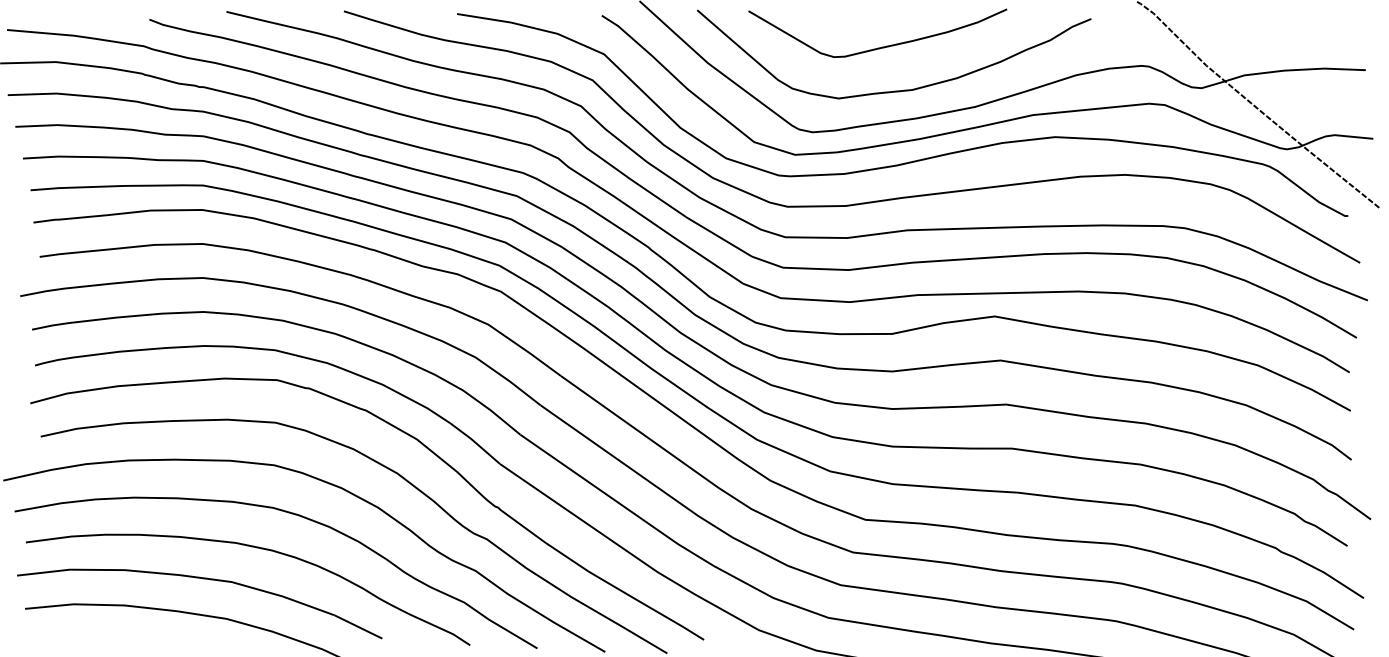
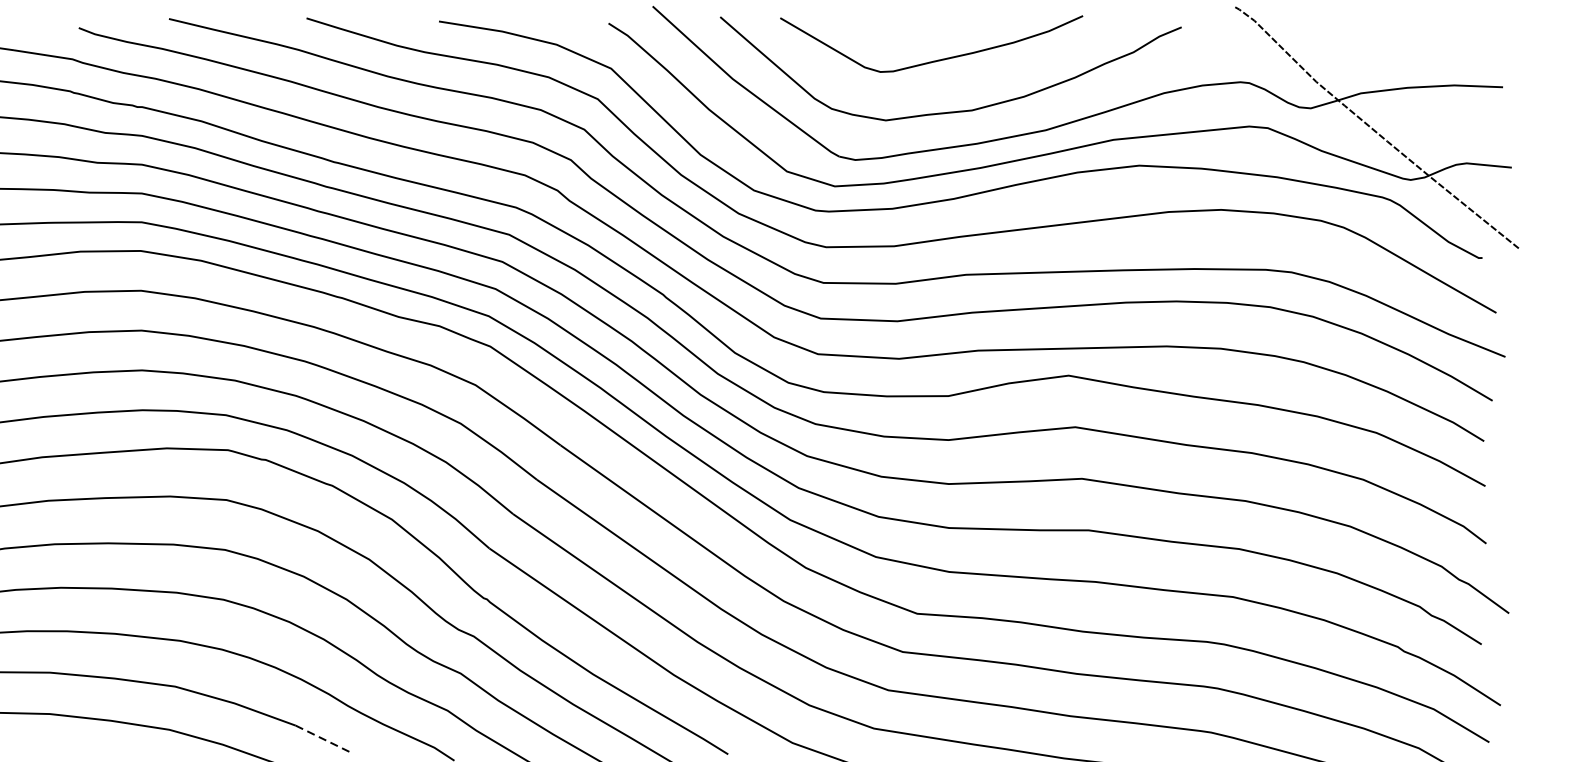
line: (358, 627) -> (323, 739), solid -> dashed

